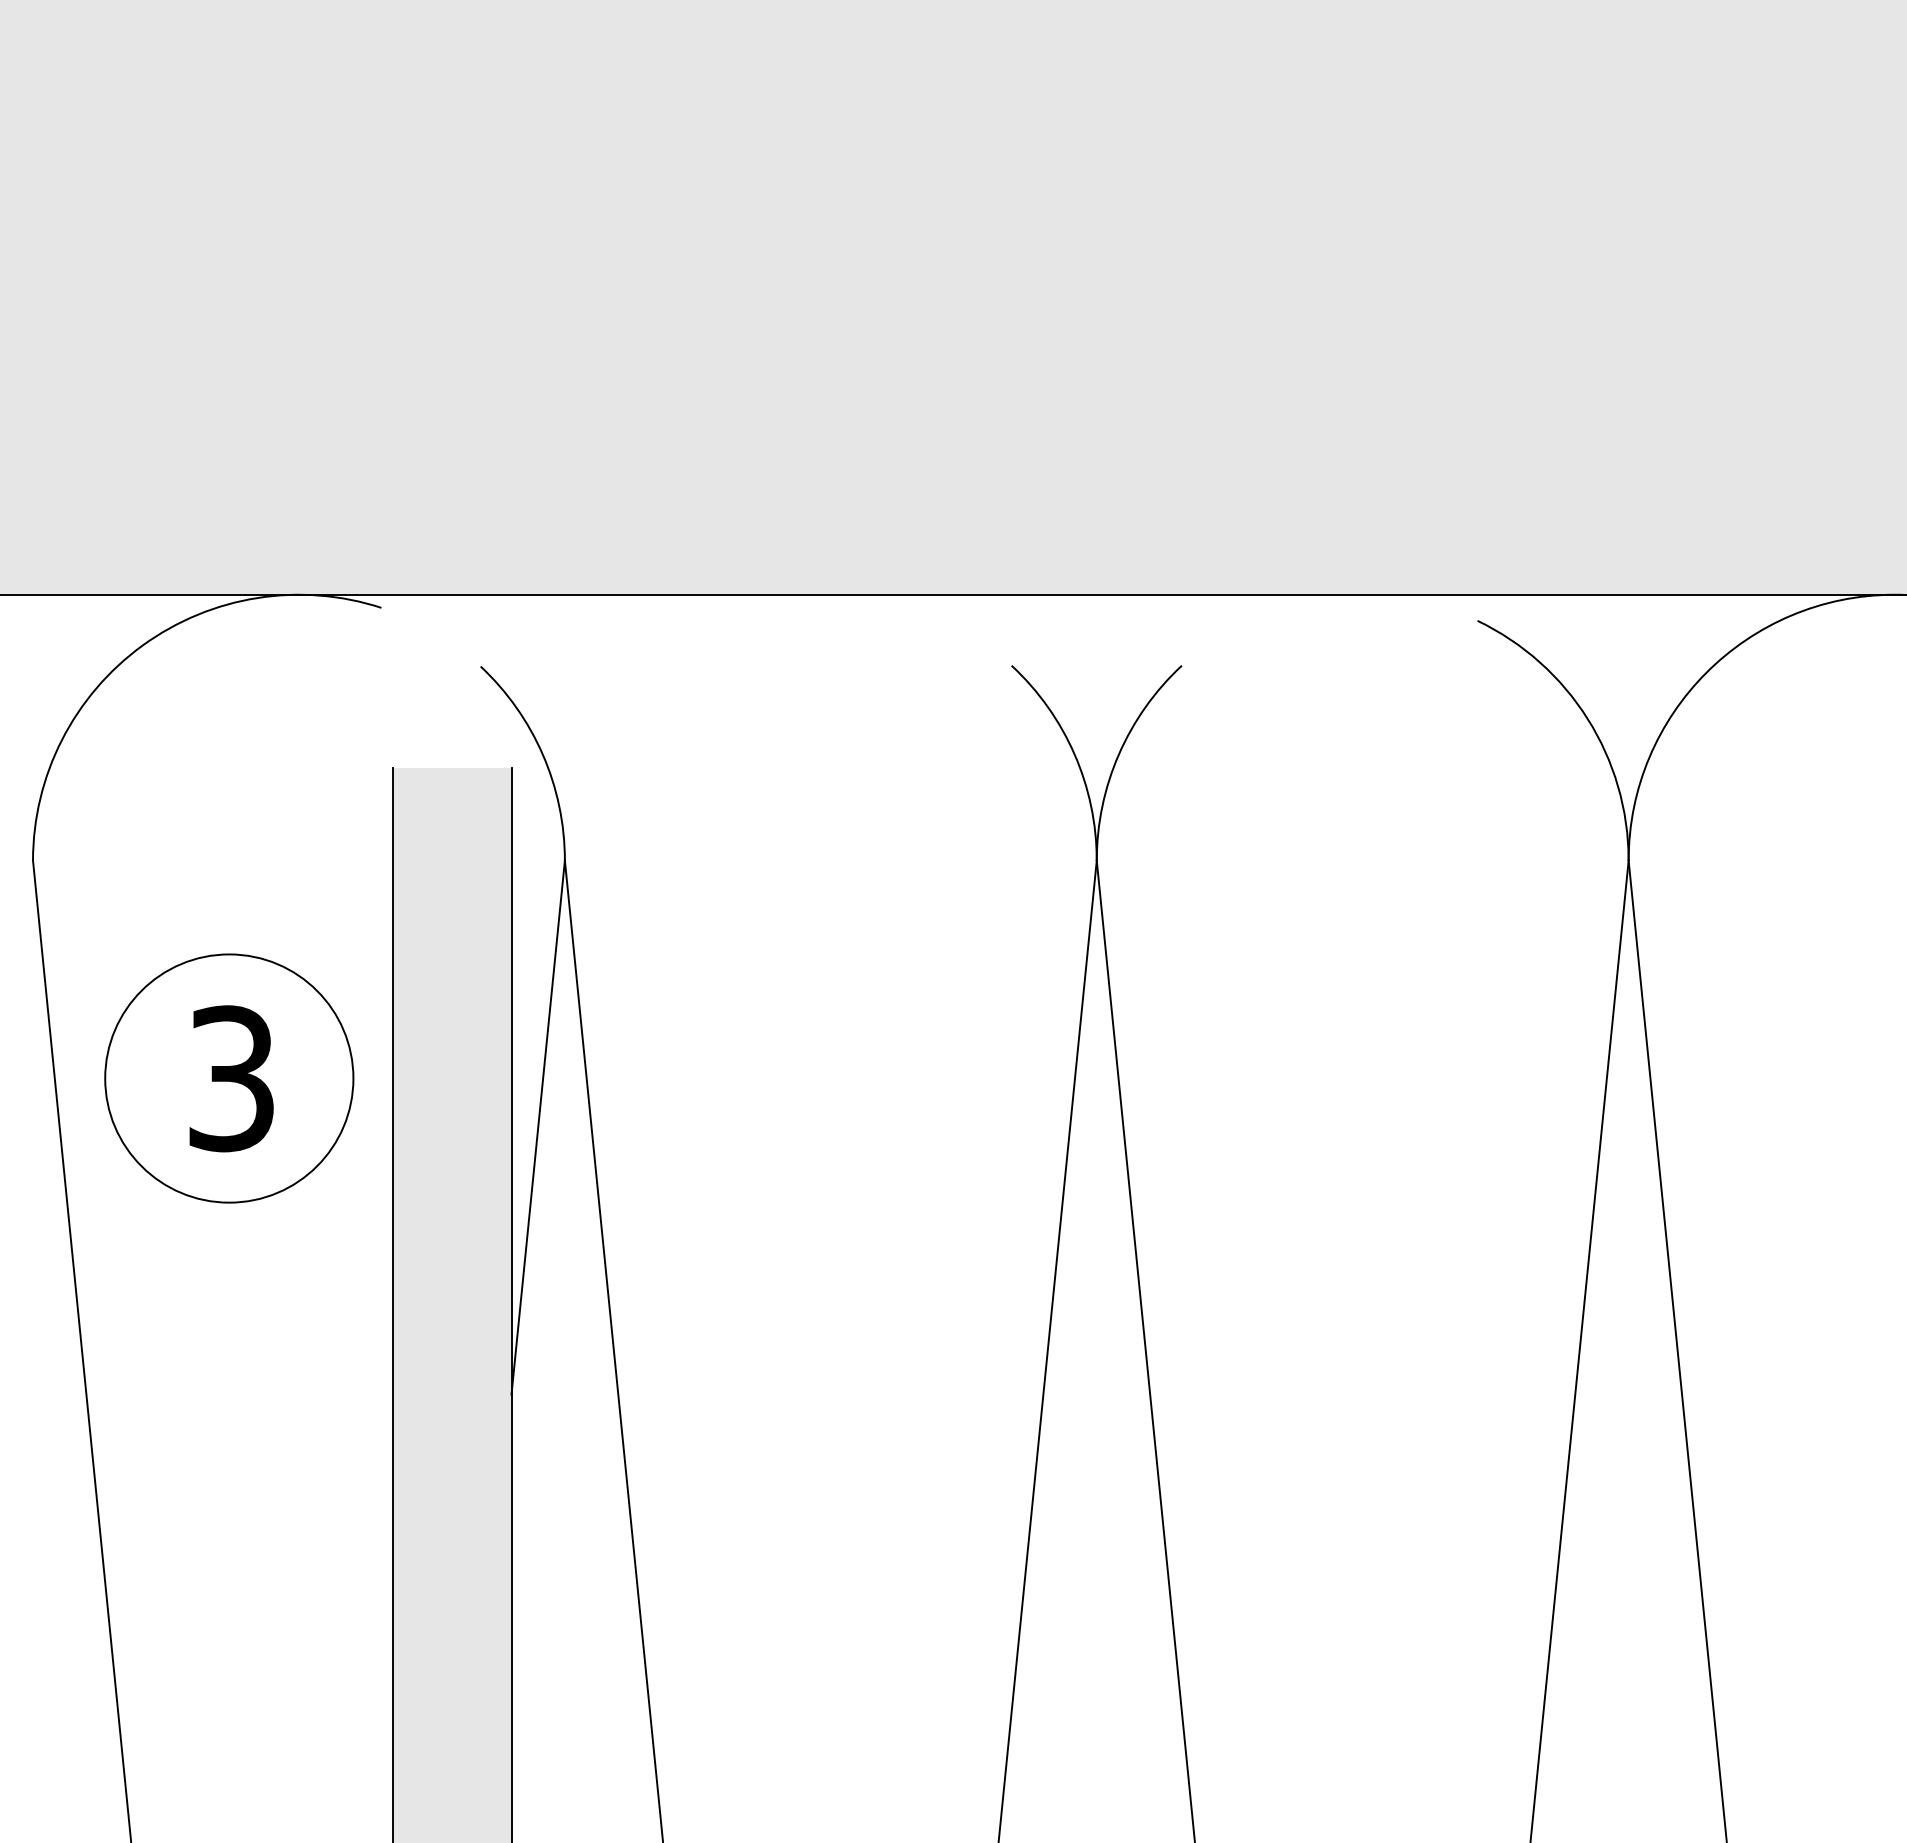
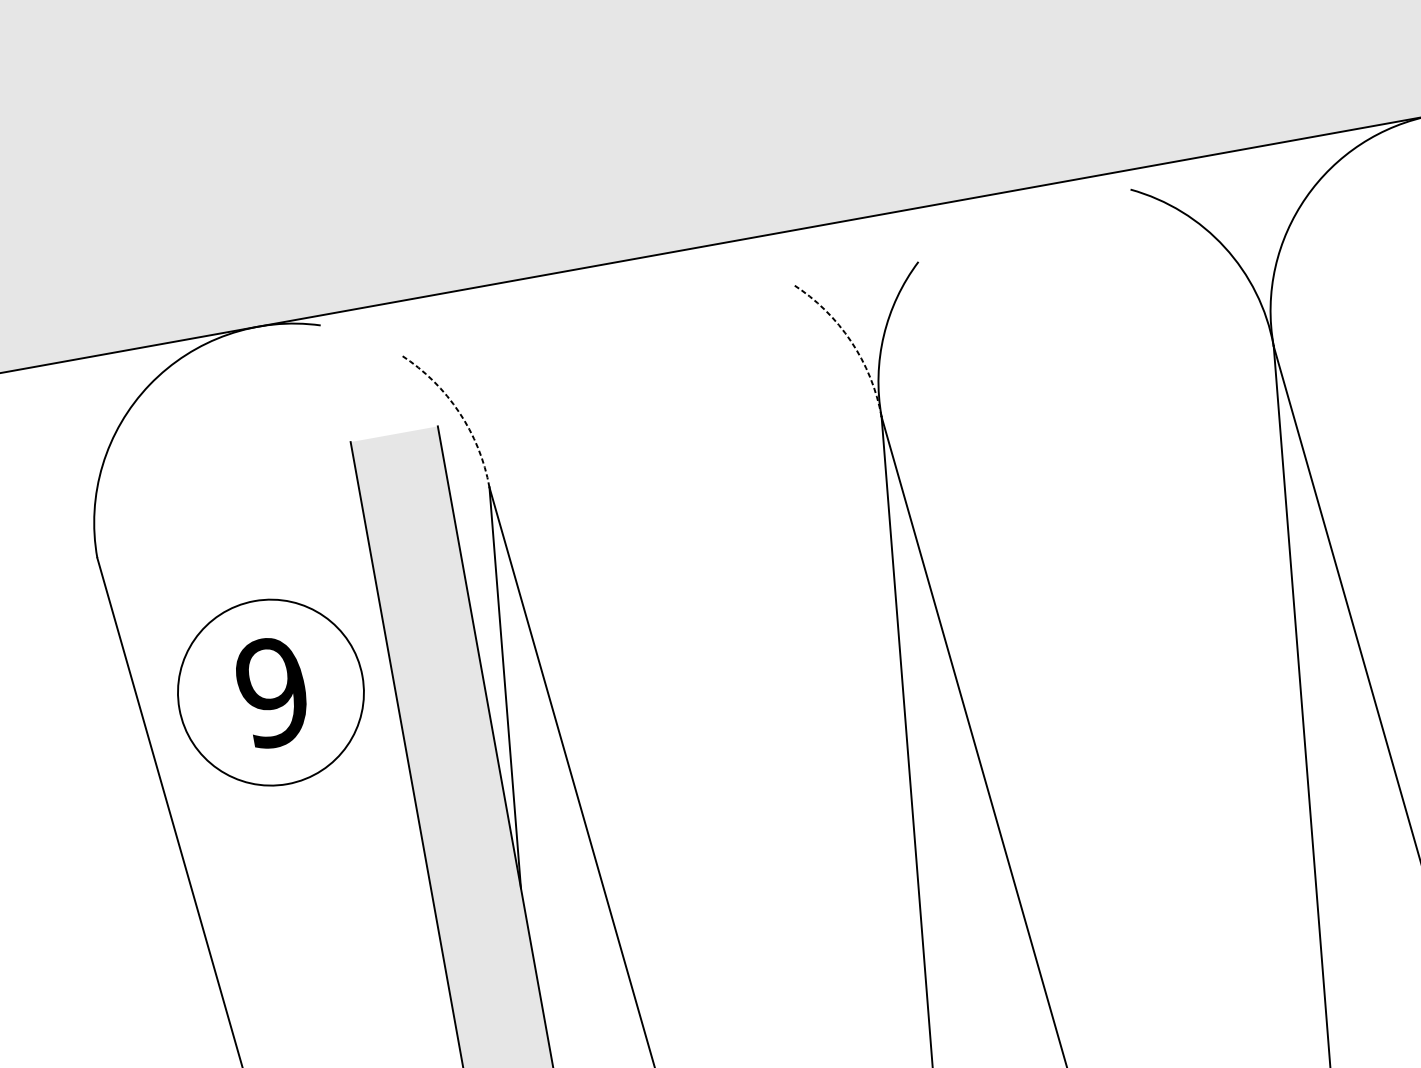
arc: (542, 754) -> (458, 412), solid -> dashed
arc: (1074, 754) -> (851, 341), solid -> dashed
text: (231, 1078) -> (272, 692), 3 -> 9

